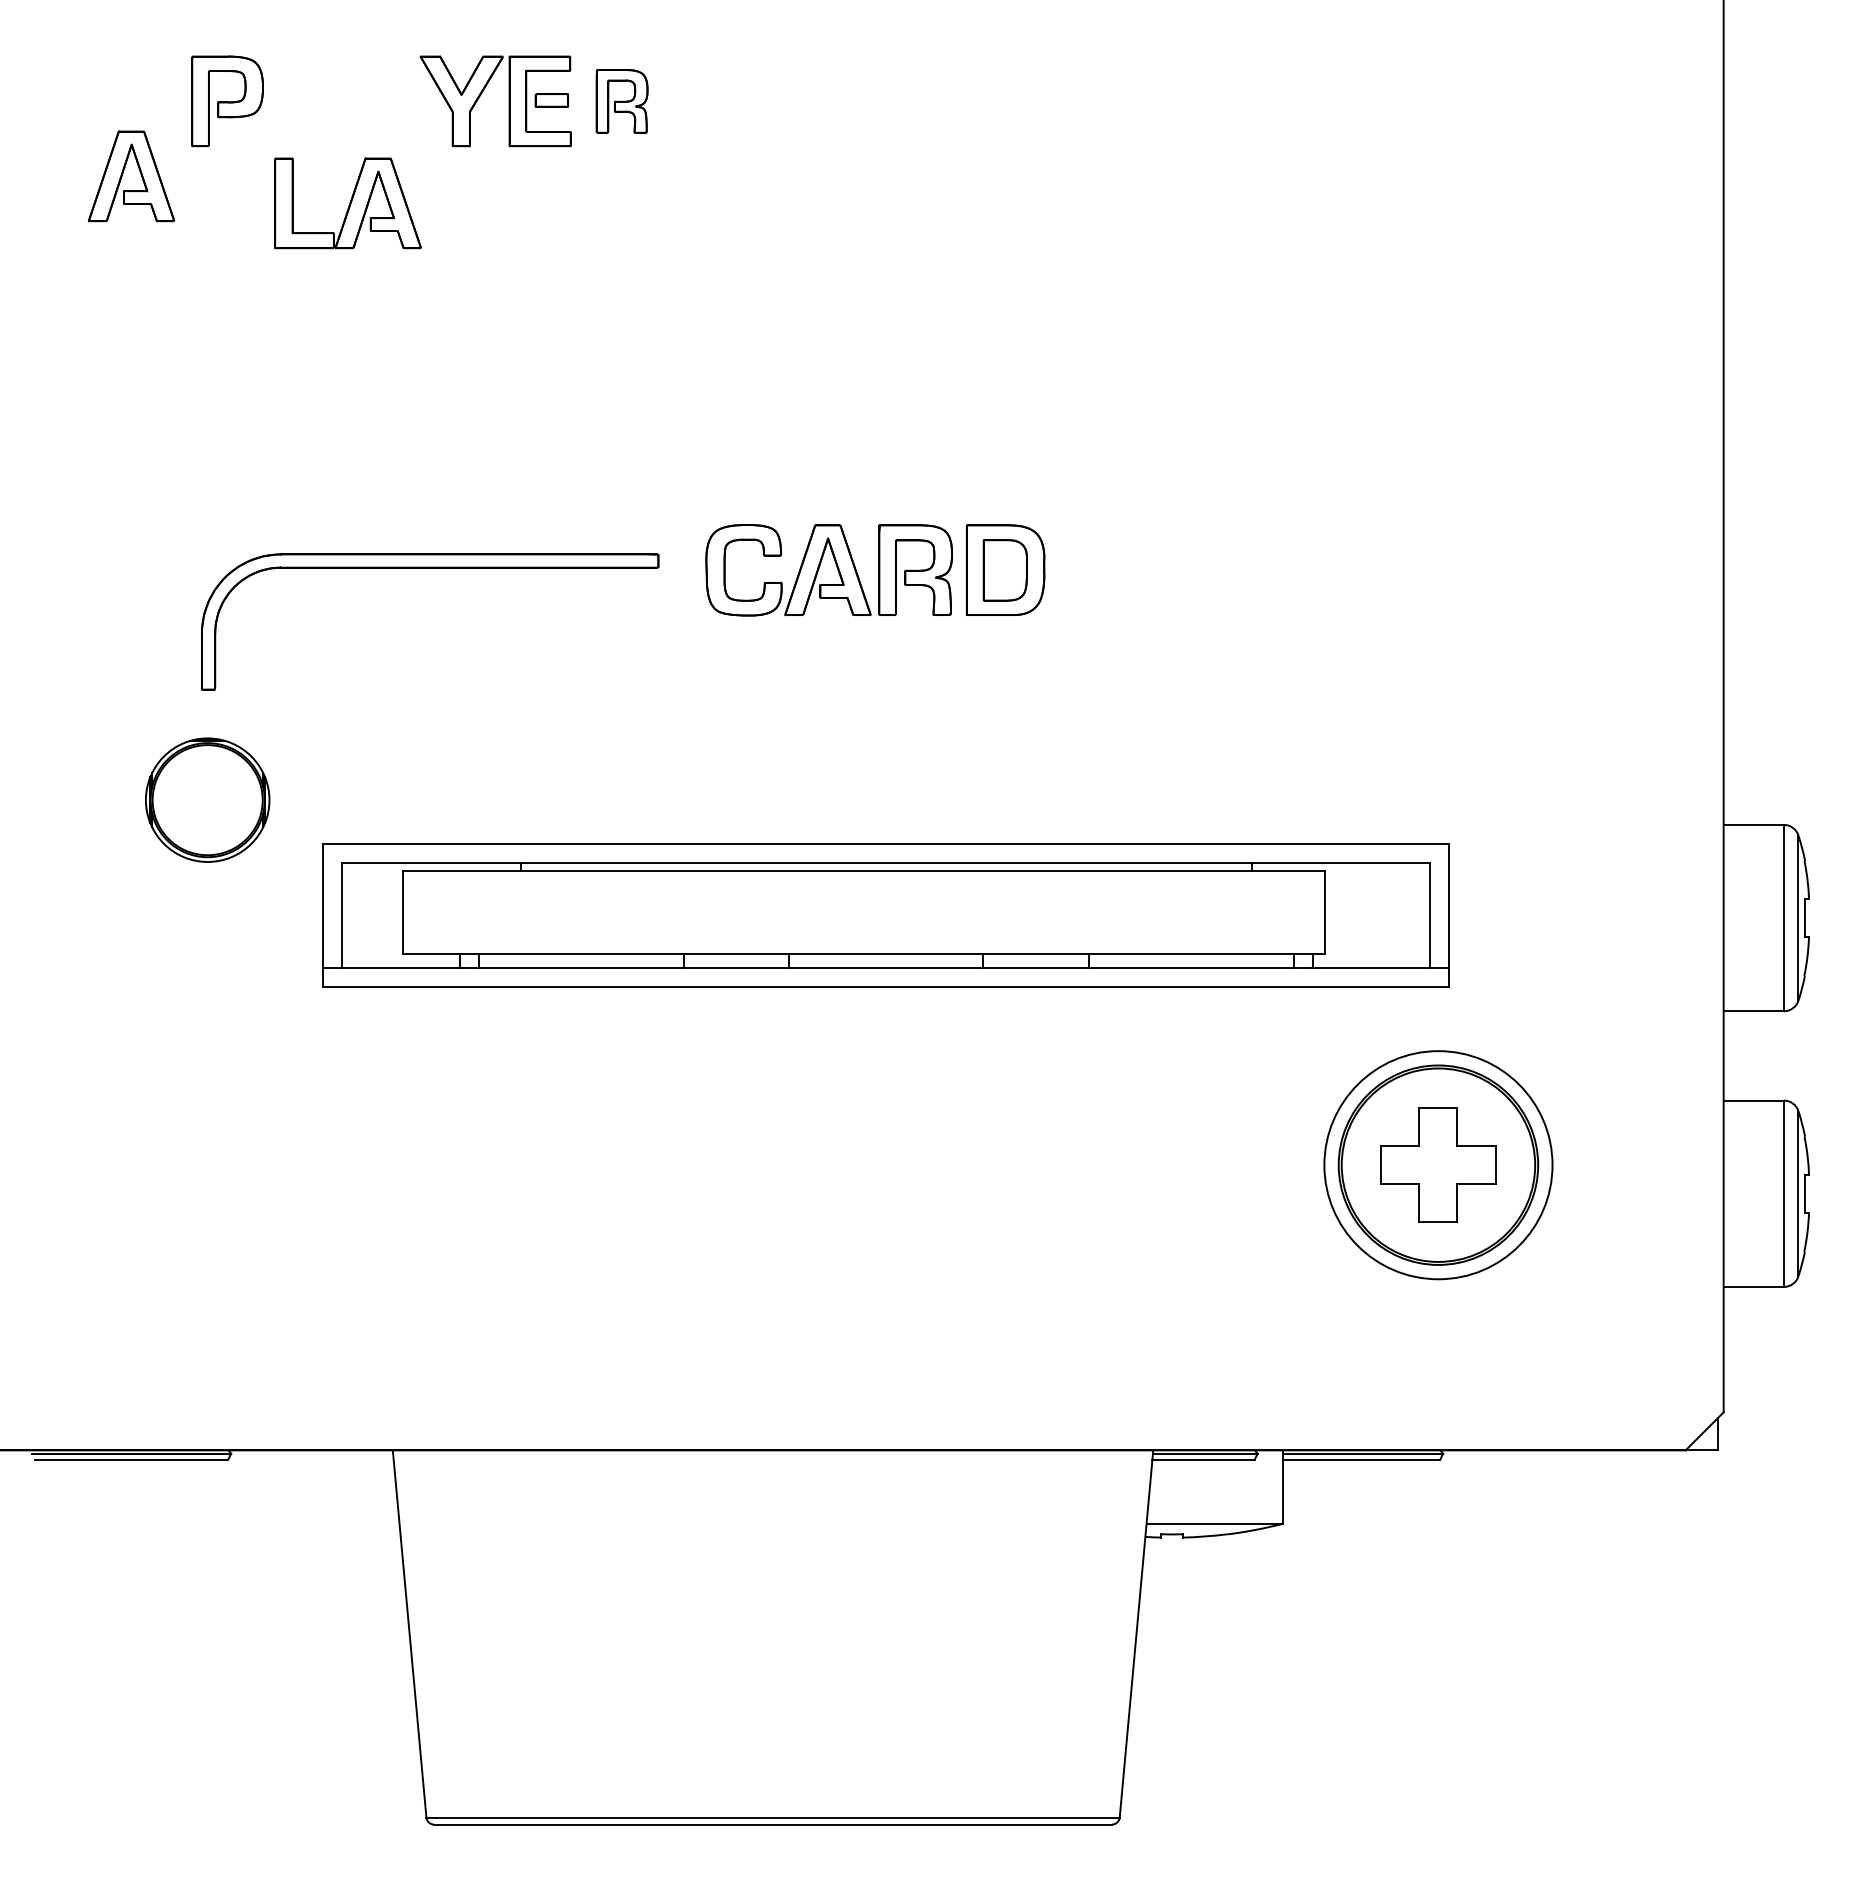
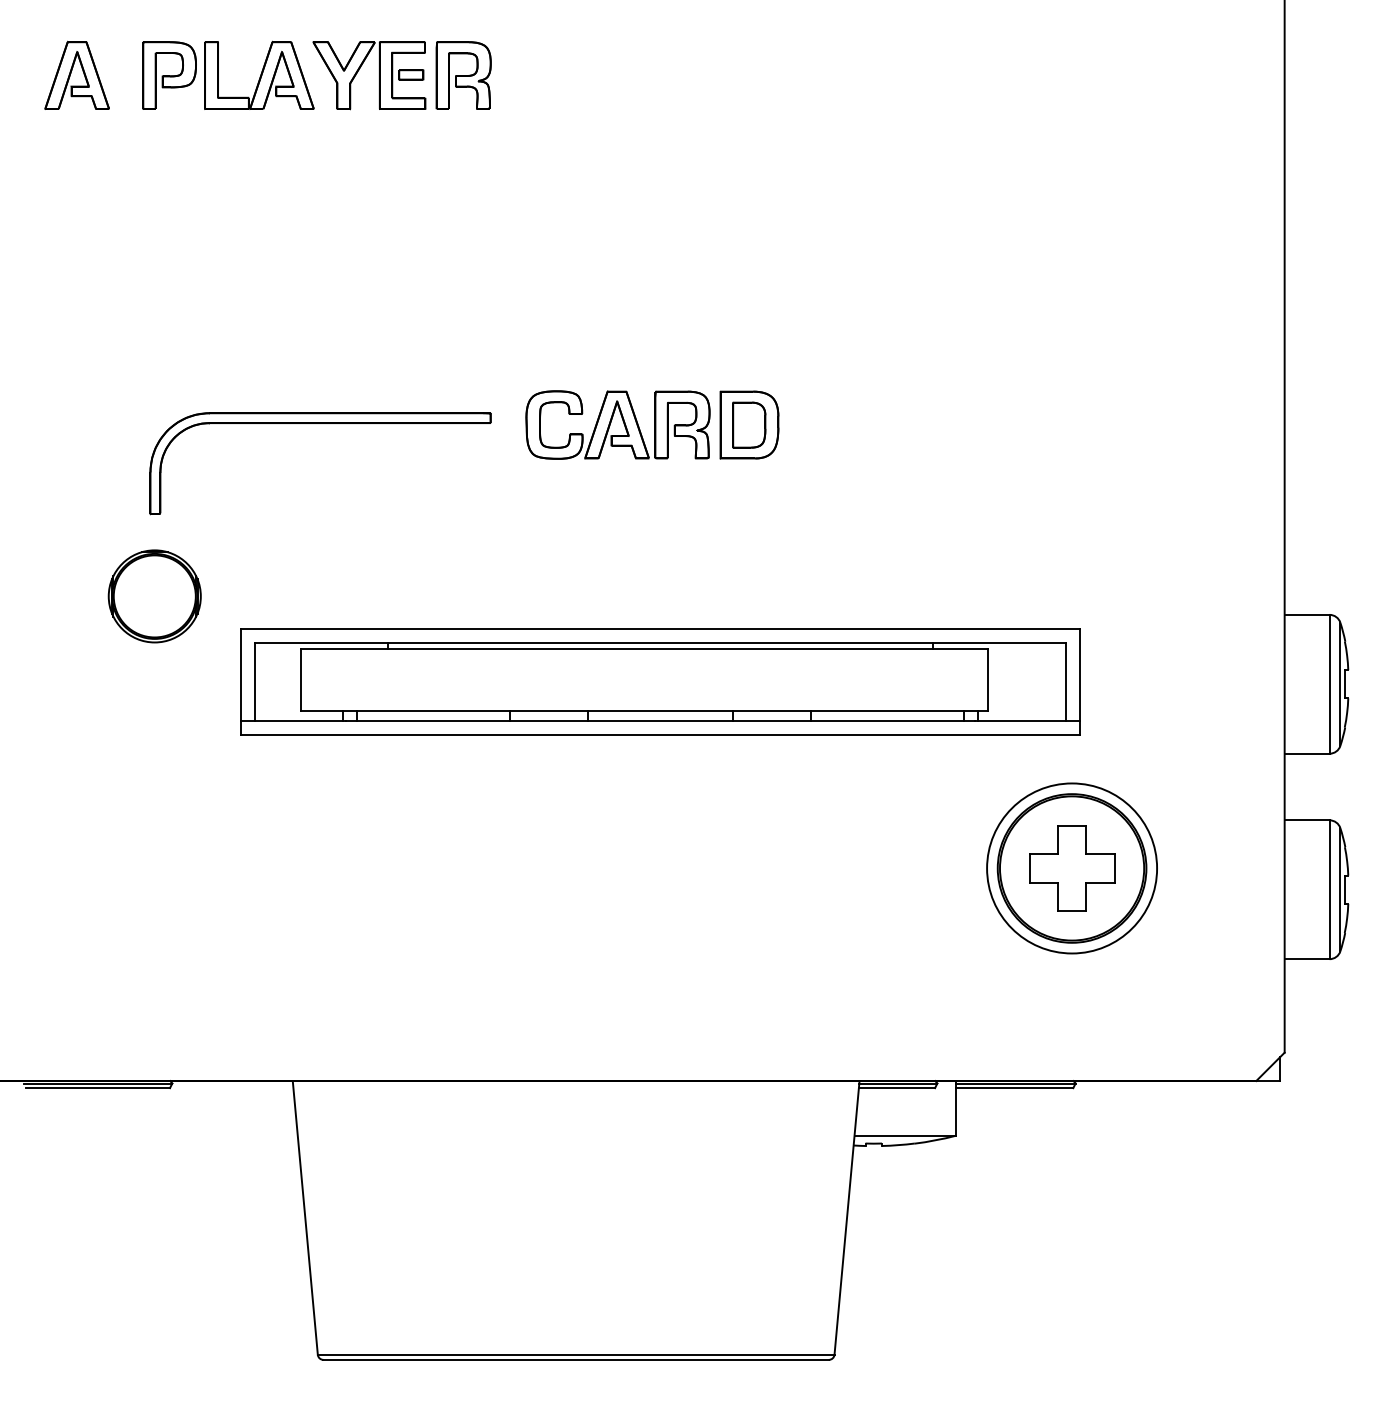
part: (621, 101) -> (463, 75), size x1.43
part: (123, 173) -> (71, 73), moved
part: (347, 203) -> (258, 75), moved

